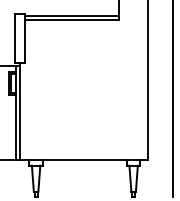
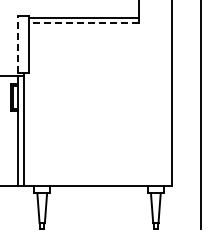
line: (71, 19) -> (83, 22), solid -> dashed
line: (14, 38) -> (17, 44), solid -> dashed

